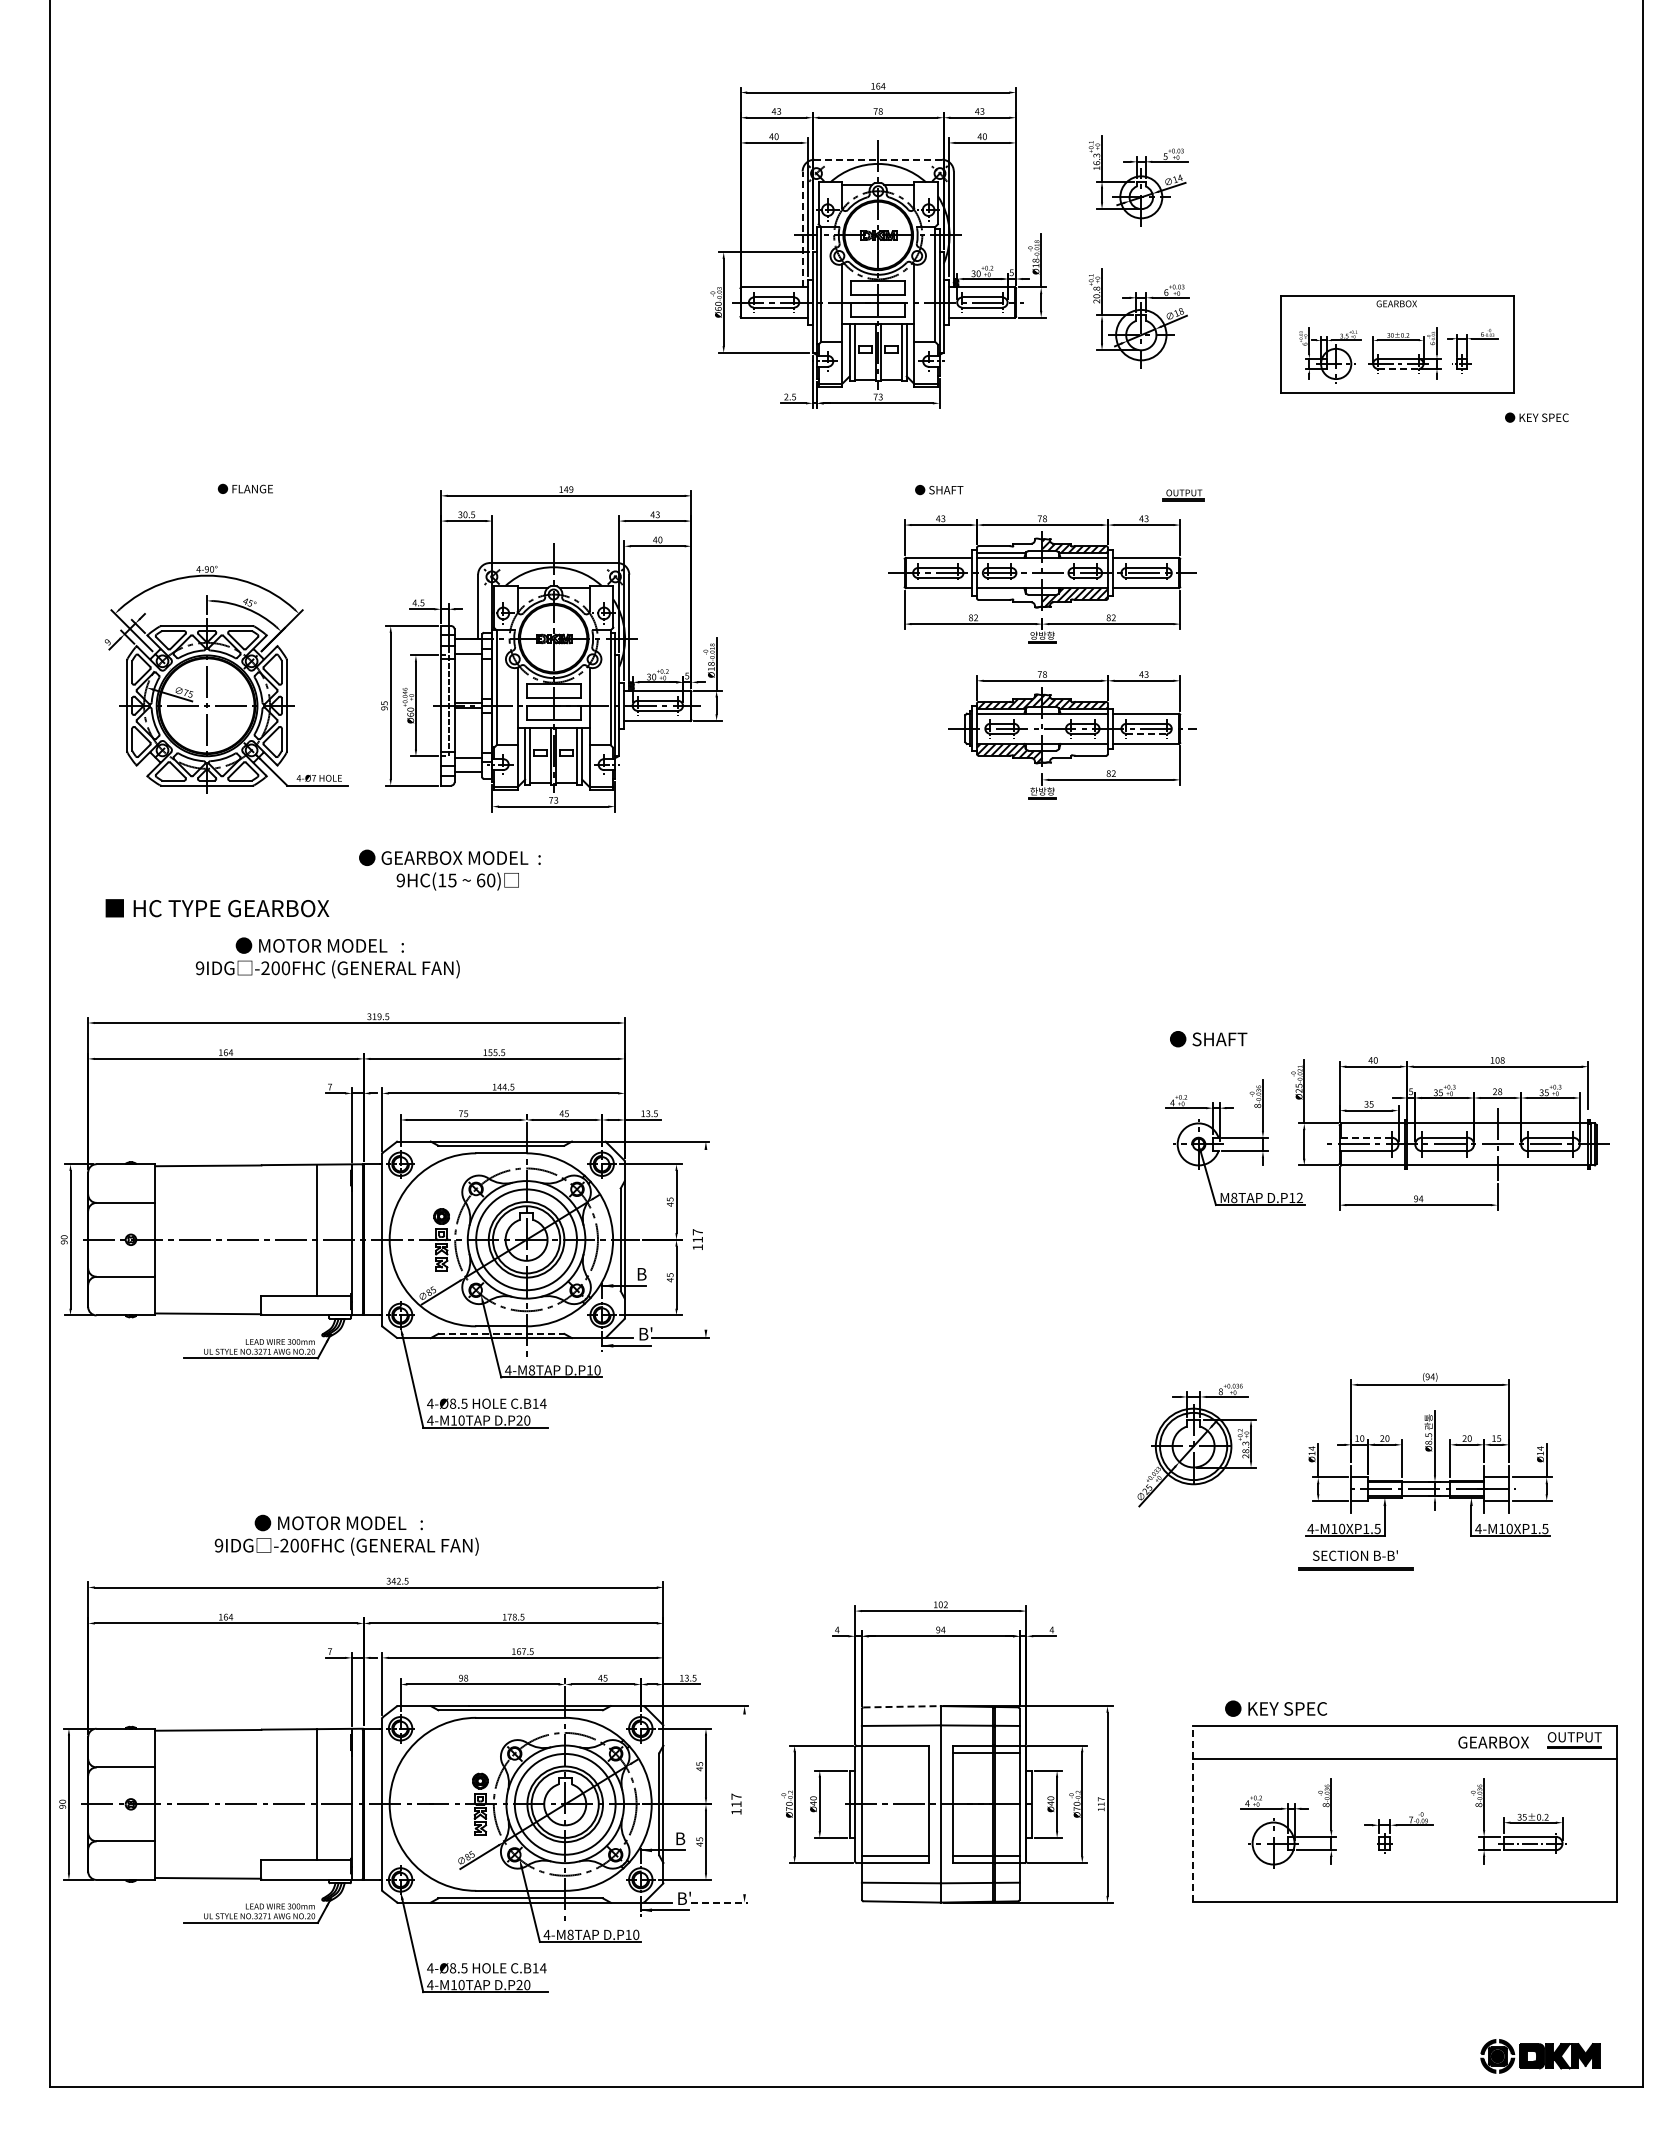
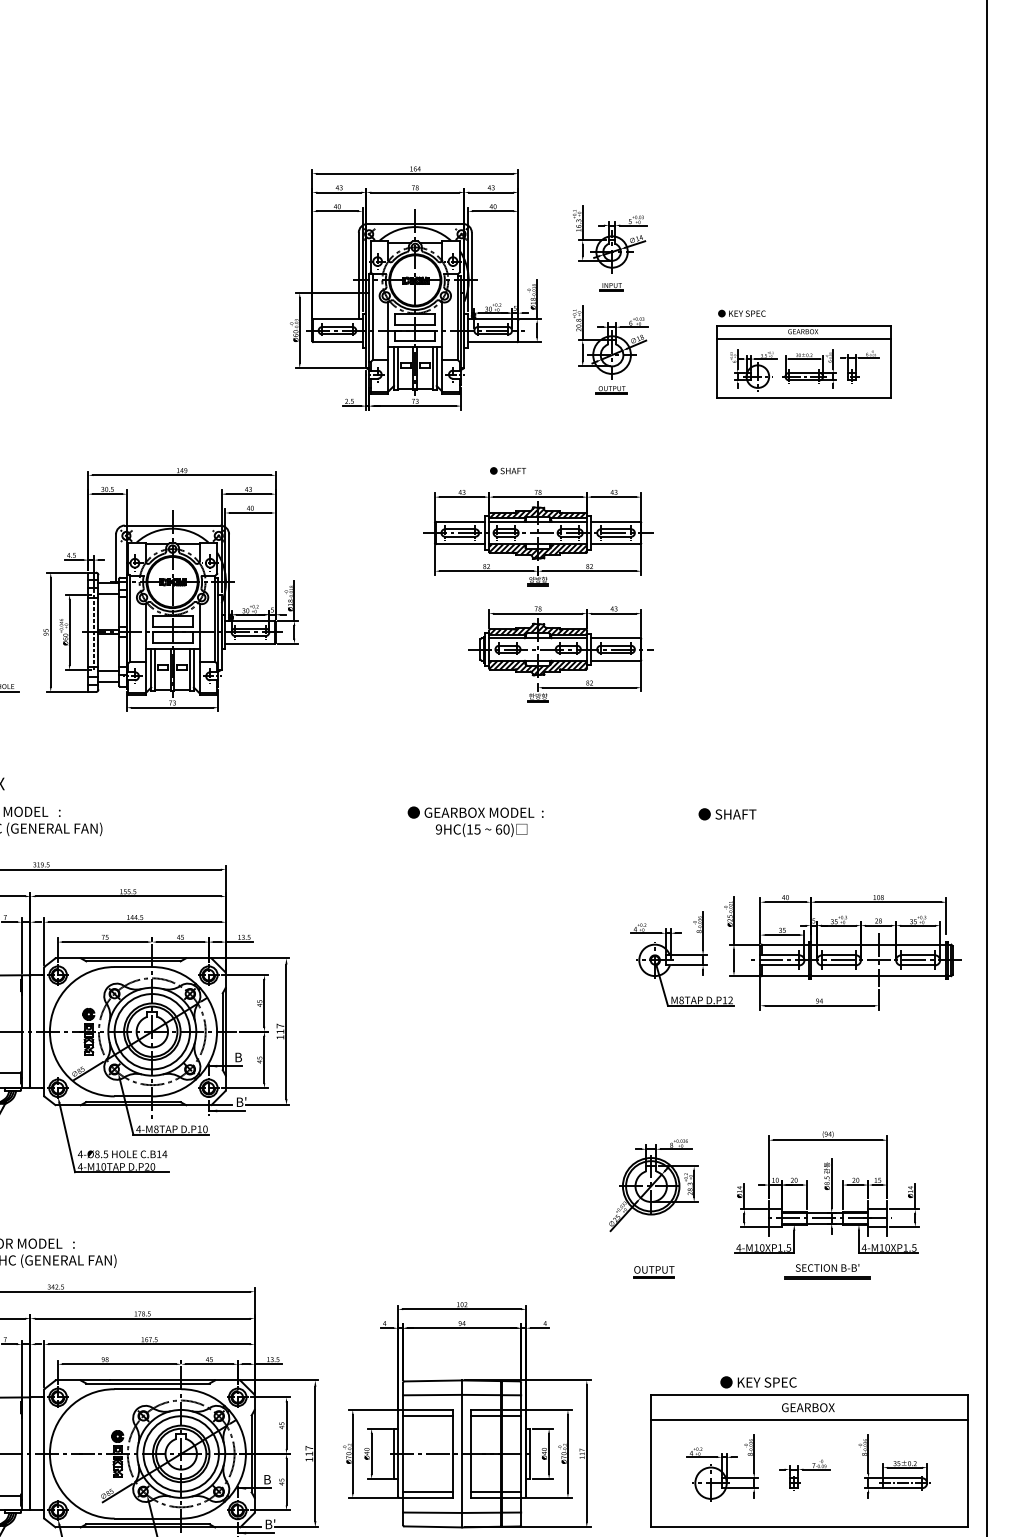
line: (878, 159) -> (415, 223), dashed -> solid
line: (802, 229) -> (358, 276), dashed -> solid
part: (1140, 244) -> (611, 287), added
line: (1397, 313) -> (803, 338), added
line: (1398, 369) -> (804, 380), dashed -> solid
text: (1536, 417) -> (741, 313), moved
text: (939, 490) -> (508, 471), moved
part: (1183, 495) -> (611, 390), moved
hatch: (1009, 545) -> (513, 512), added
hatch: (1009, 597) -> (513, 551), added
line: (1147, 733) -> (616, 653), dashed -> solid
hatch: (1074, 752) -> (562, 667), added
text: (449, 869) -> (475, 821), moved
text: (1208, 1039) -> (727, 814), moved
line: (1365, 1137) -> (779, 955), dashed -> solid
line: (705, 1239) -> (286, 1031), added
line: (501, 1333) -> (133, 1101), dashed -> solid
part: (1355, 1560) -> (827, 1271), moved
line: (902, 1706) -> (433, 1380), dashed -> solid
text: (1275, 1708) -> (758, 1382), moved
part: (1574, 1740) -> (654, 1272), moved
text: (1493, 1742) -> (808, 1407), moved
line: (895, 1753) -> (428, 1415), added
line: (744, 1804) -> (315, 1454), added
line: (1192, 1813) -> (650, 1460), dashed -> solid
line: (719, 1902) -> (296, 1527), dashed -> solid

